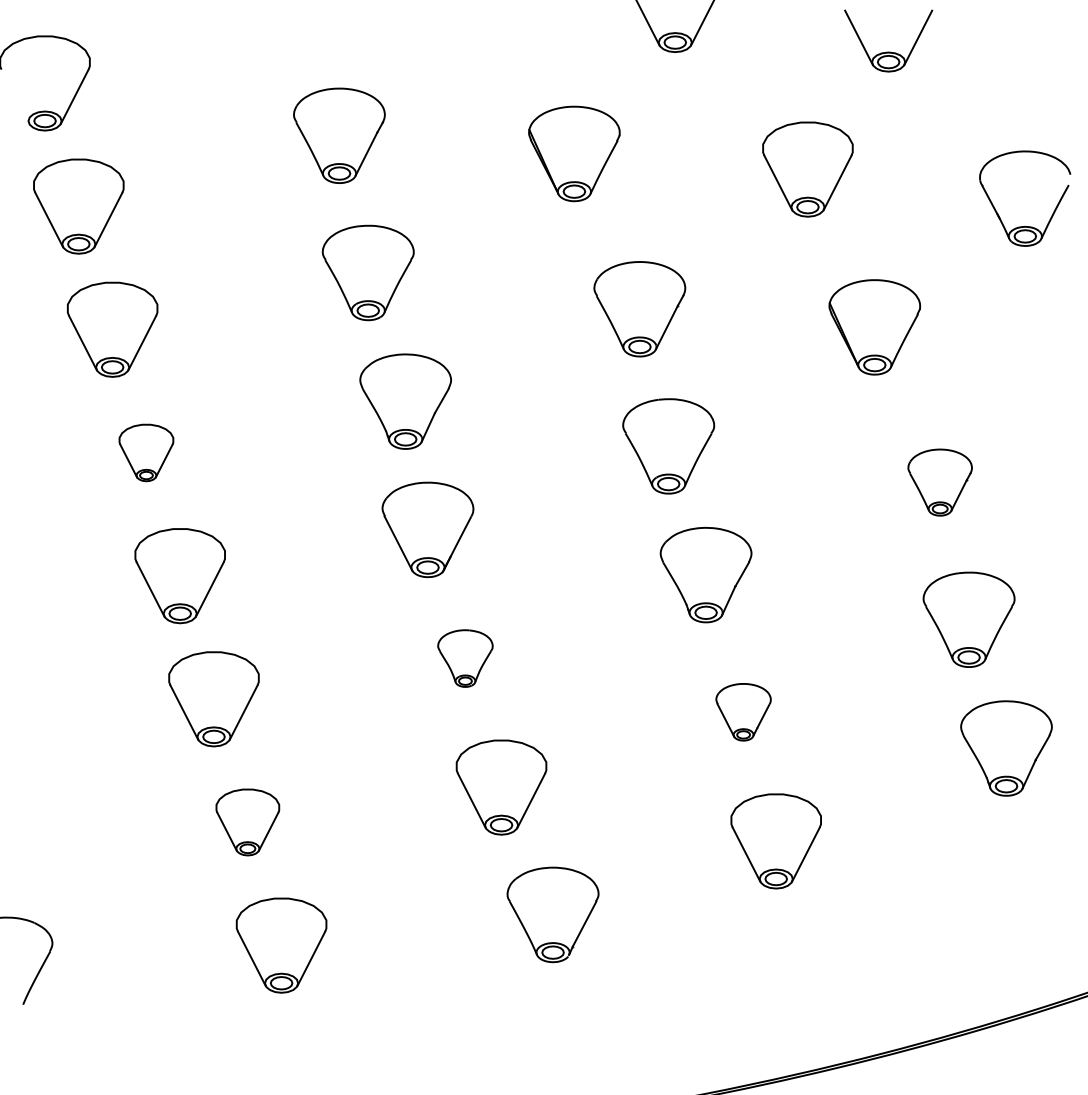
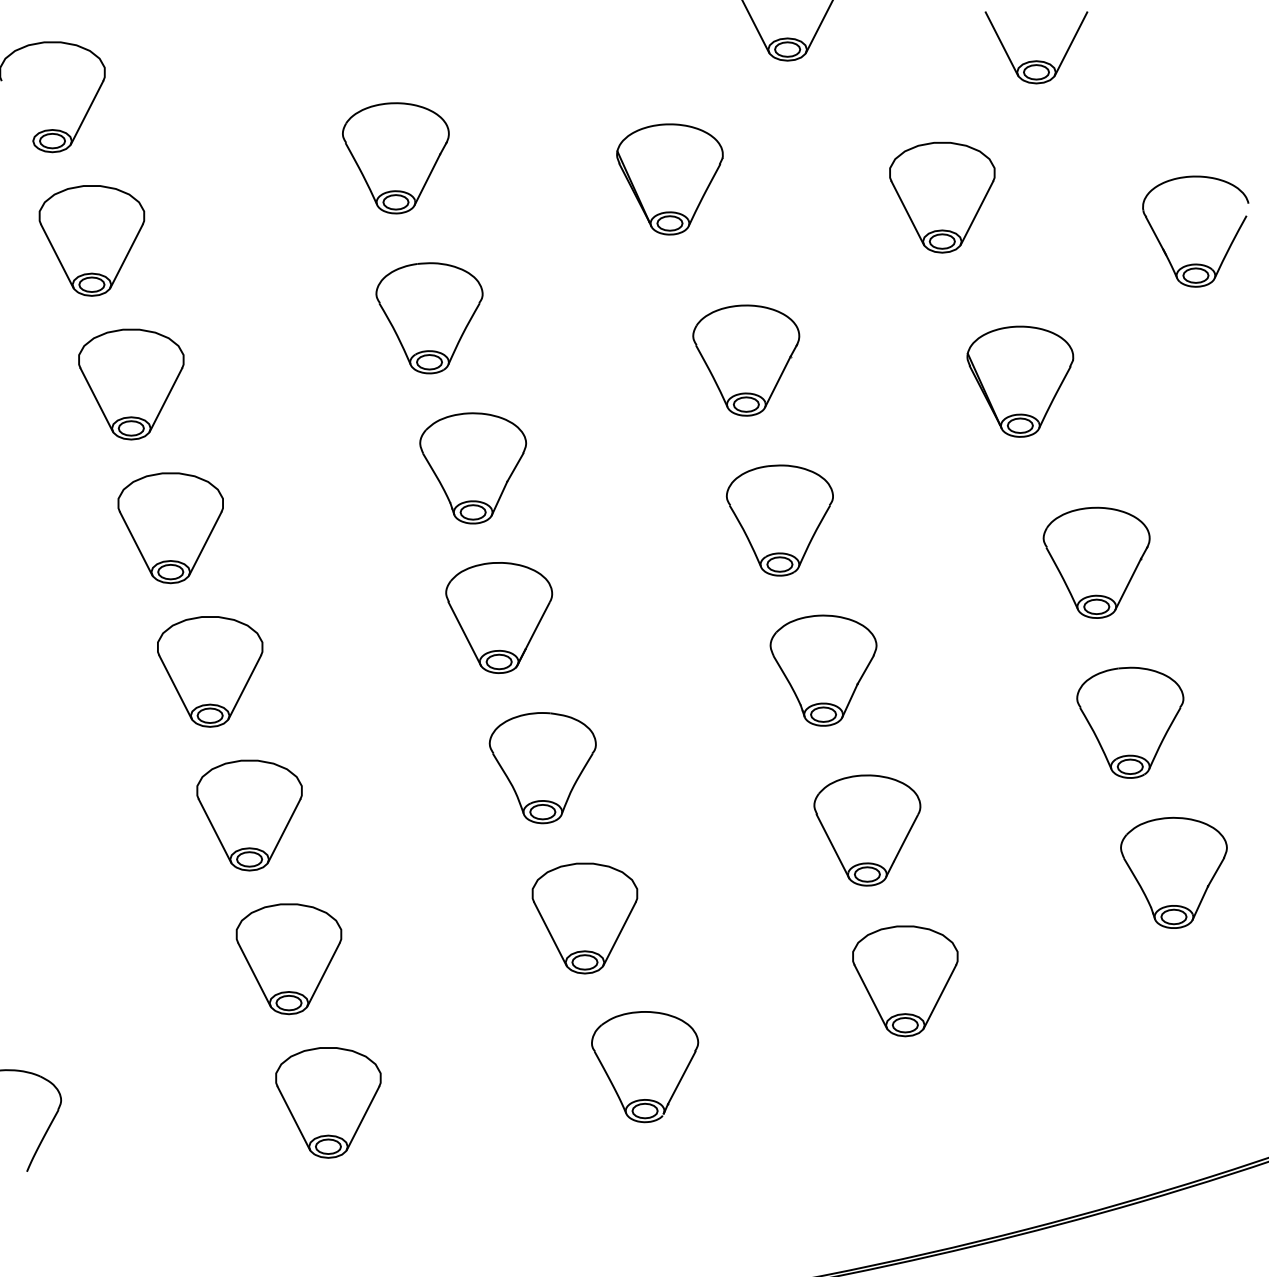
part: (146, 452) -> (170, 527), size x1.67
part: (939, 482) -> (1095, 562), size x1.43
part: (465, 658) -> (542, 767), size x1.67
part: (743, 712) -> (867, 830), size x1.67
part: (247, 822) -> (288, 959), size x1.43

